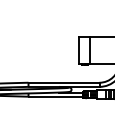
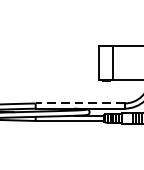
line: (64, 82) -> (80, 103), solid -> dashed

